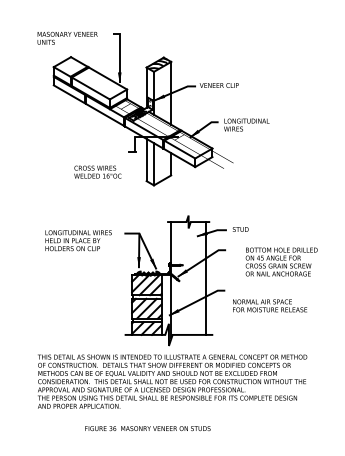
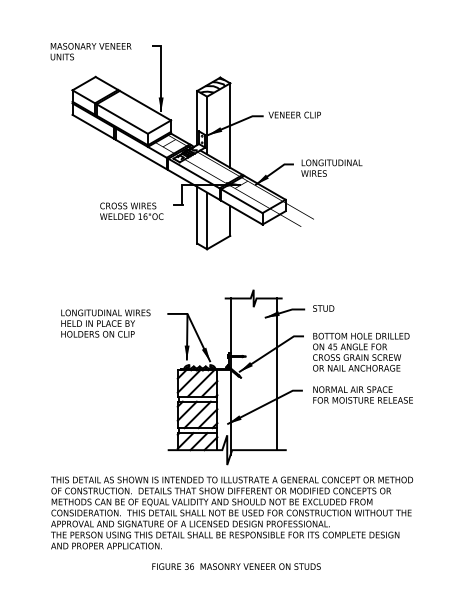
text: (97, 171) -> (131, 210), moved
text: (281, 261) -> (360, 351), moved
text: (269, 305) -> (362, 394), moved
text: (147, 428) -> (236, 566), moved

